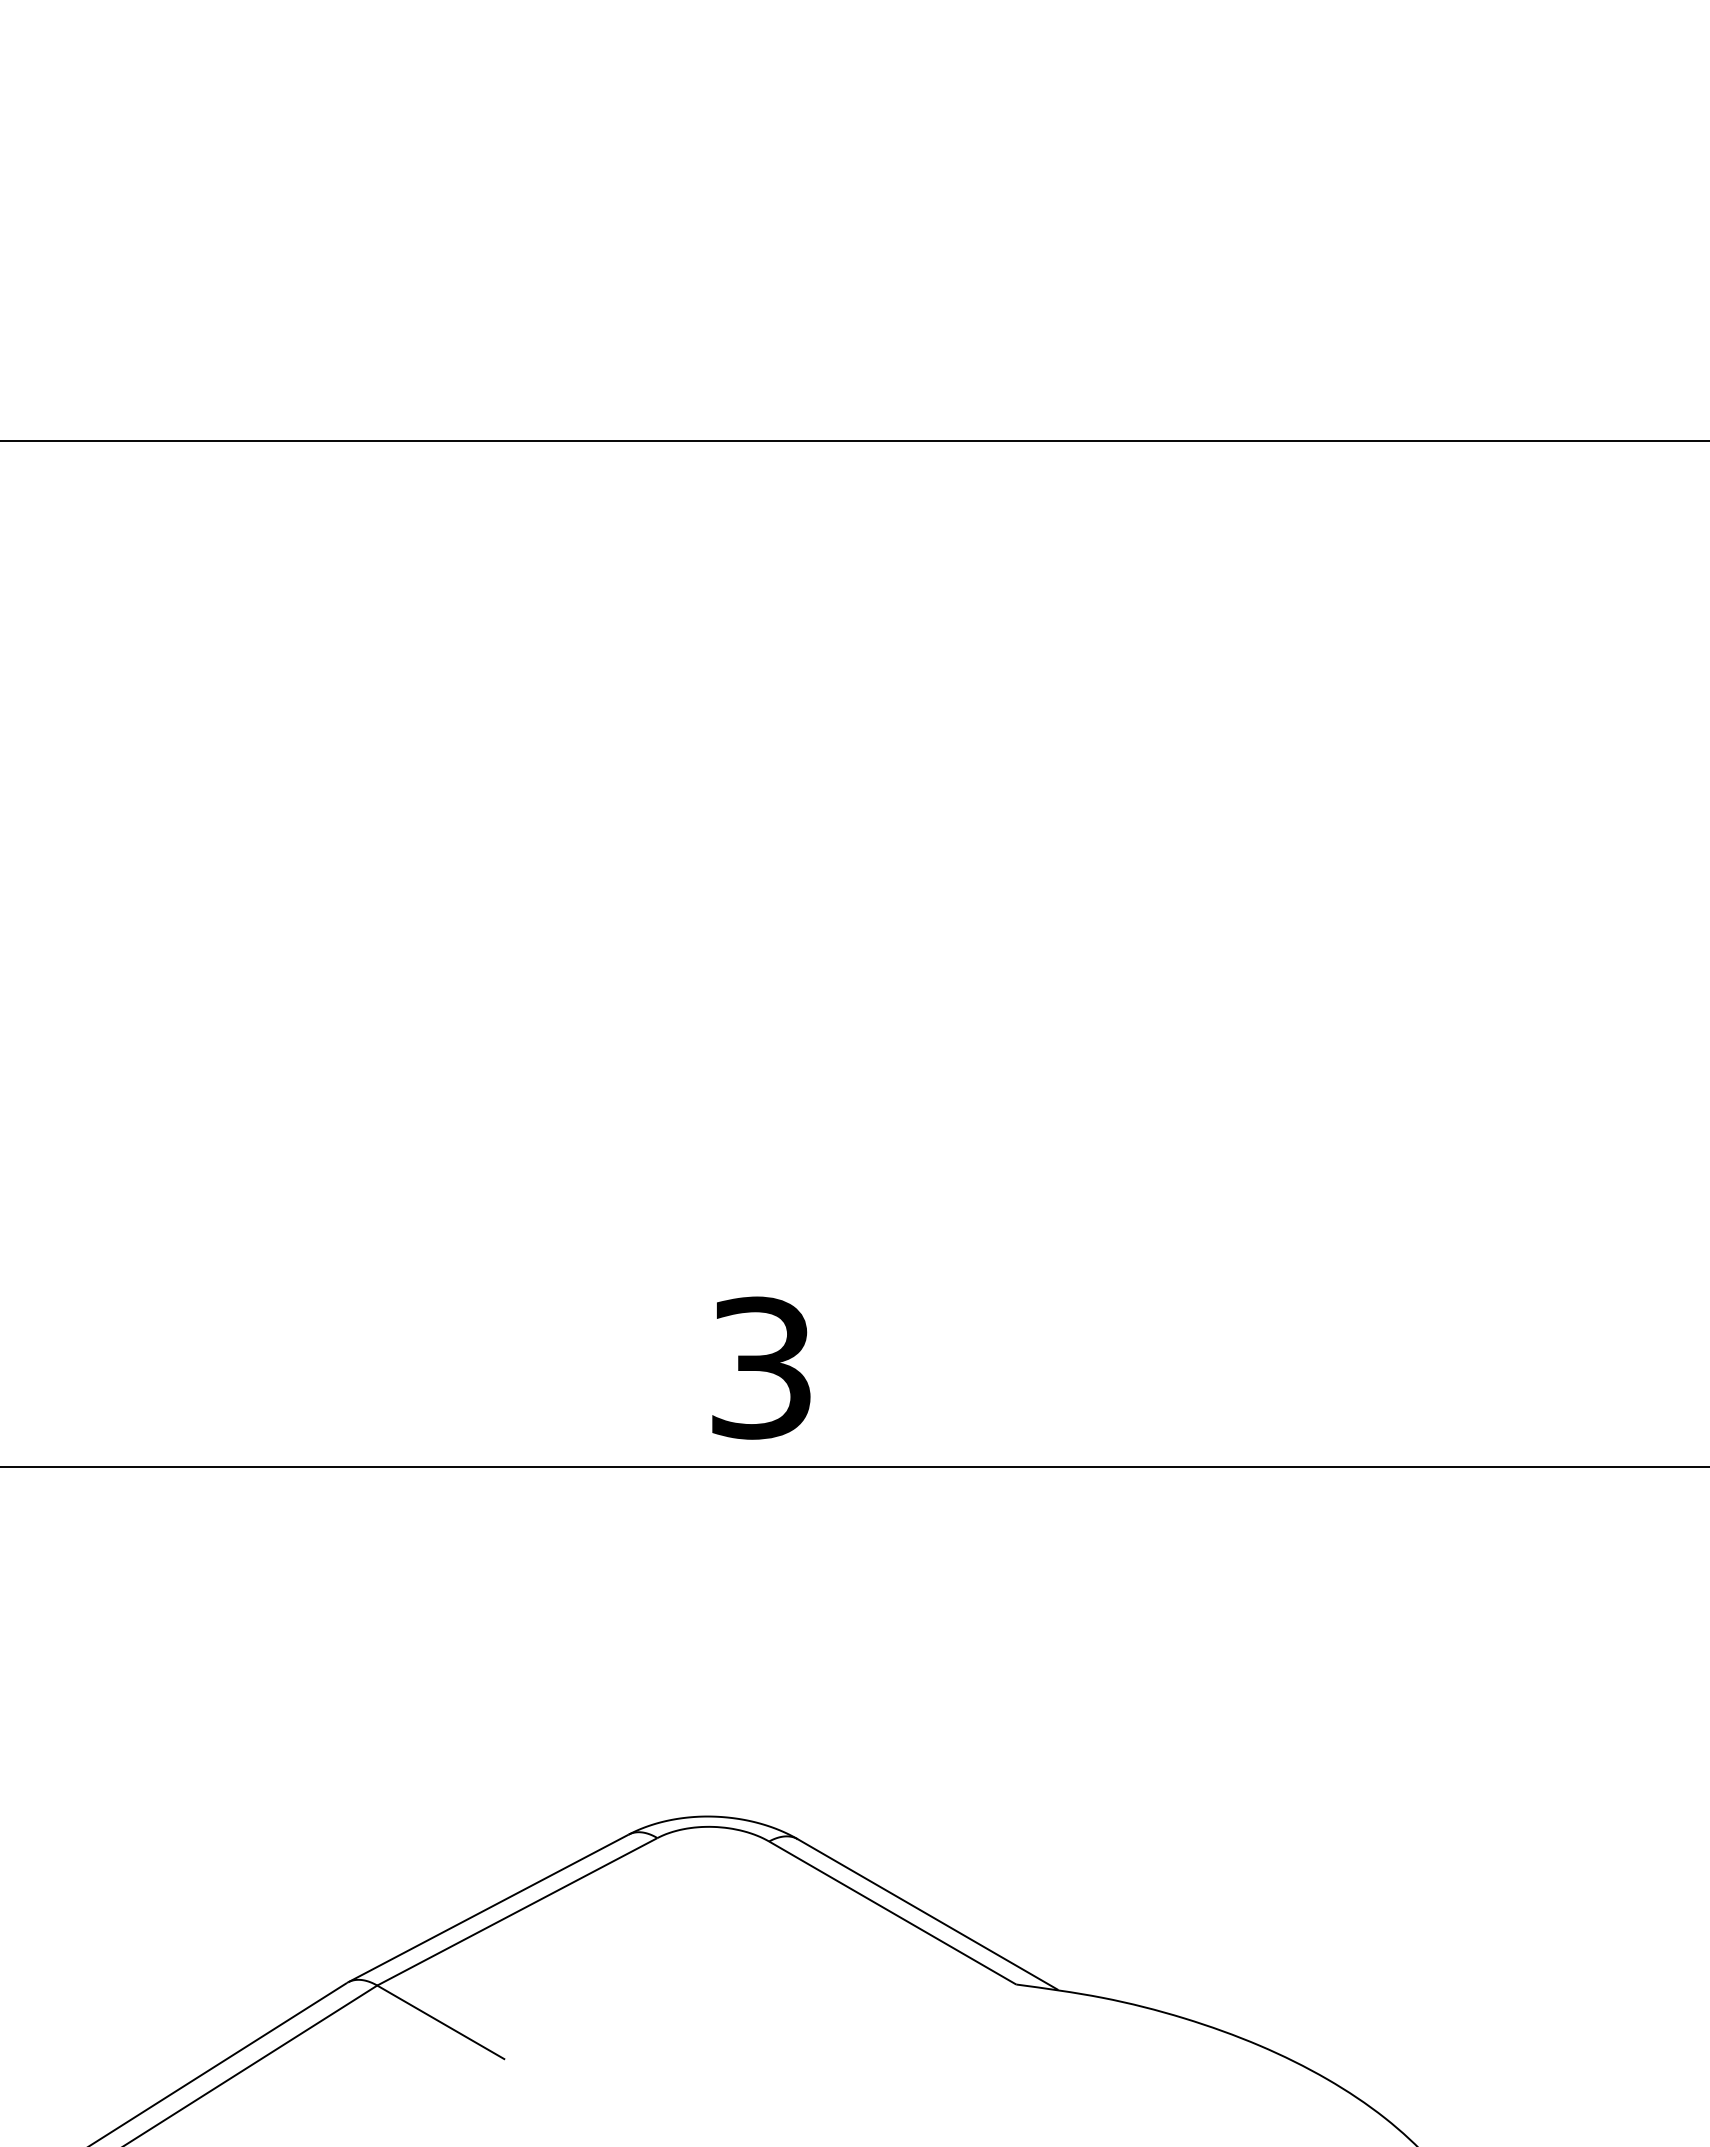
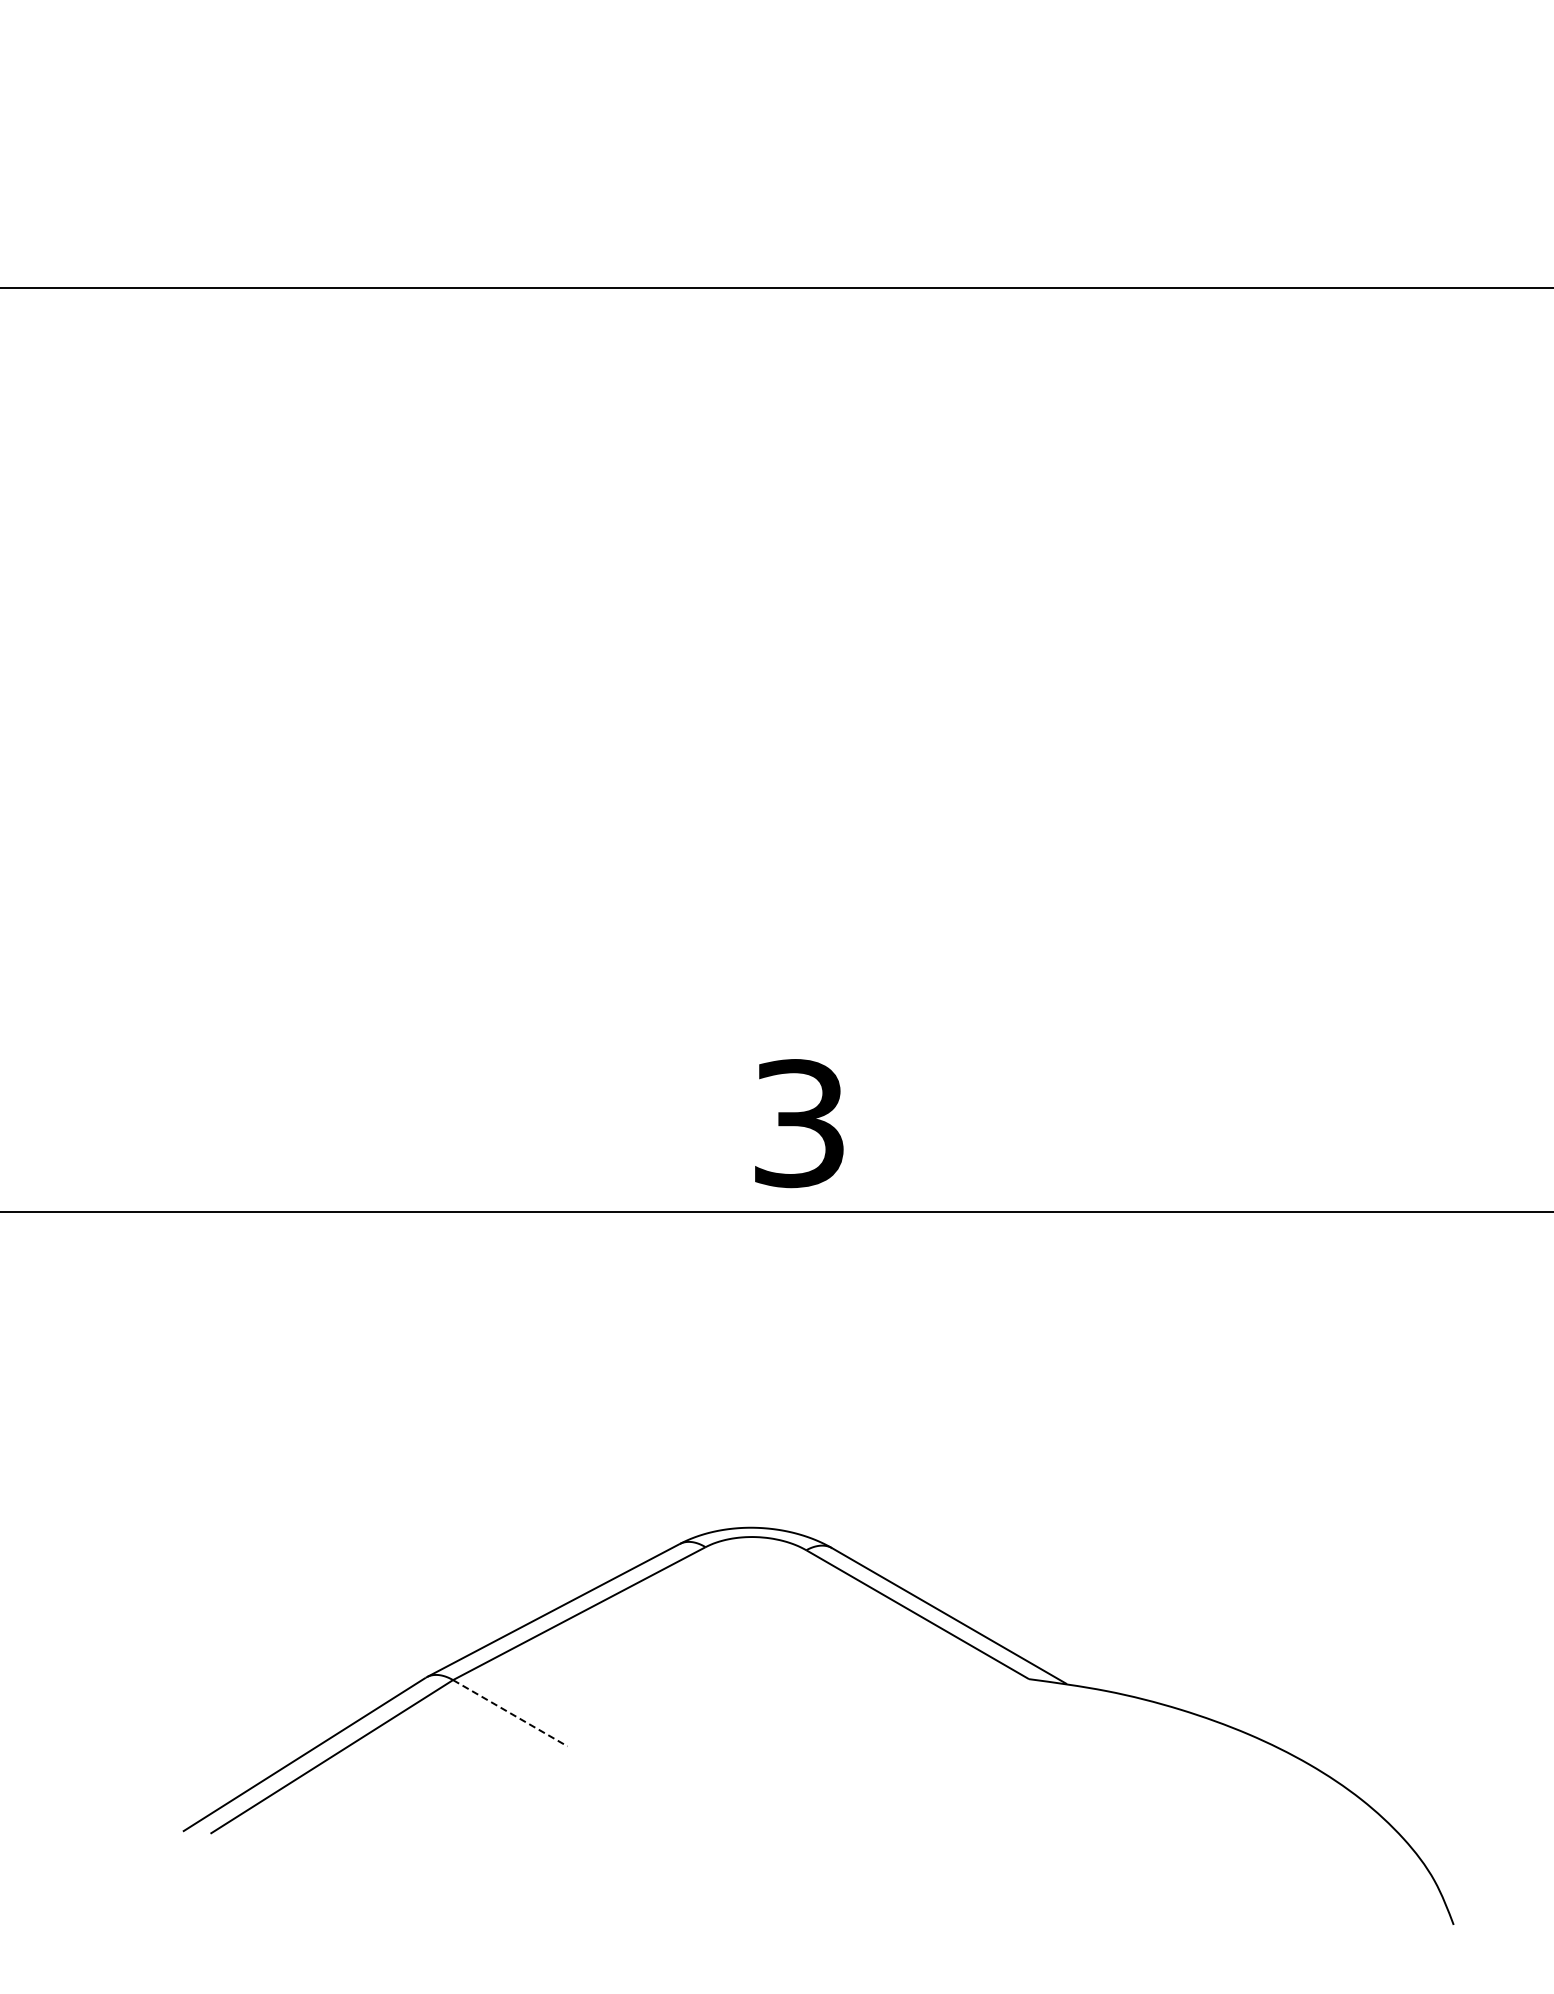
line: (440, 2022) -> (510, 1713), solid -> dashed

